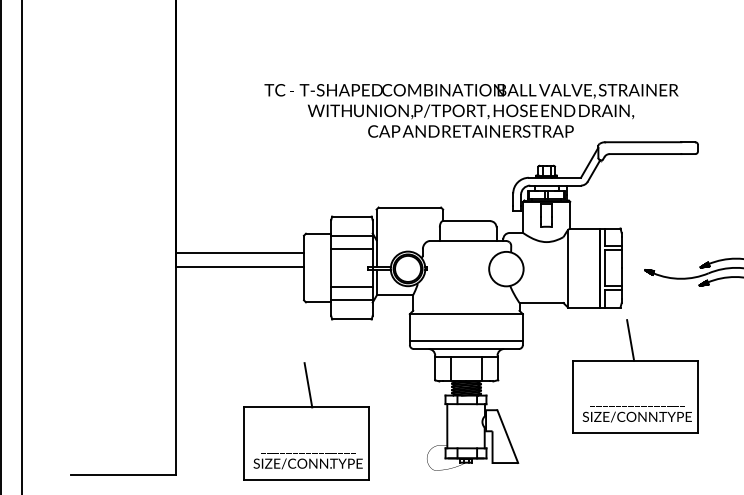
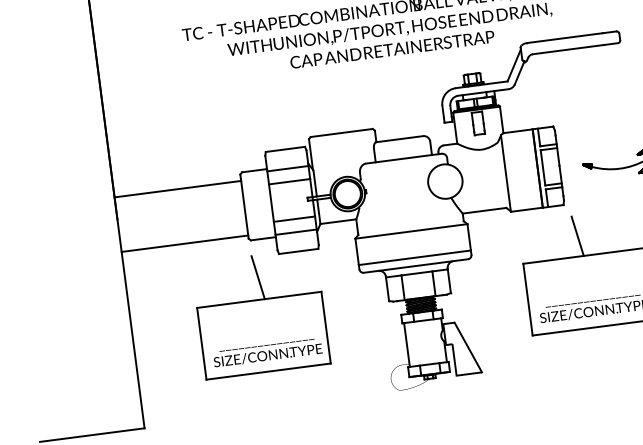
line: (240, 253) -> (185, 244), moved
line: (240, 267) -> (178, 189), moved
part: (306, 421) -> (260, 313), moved

